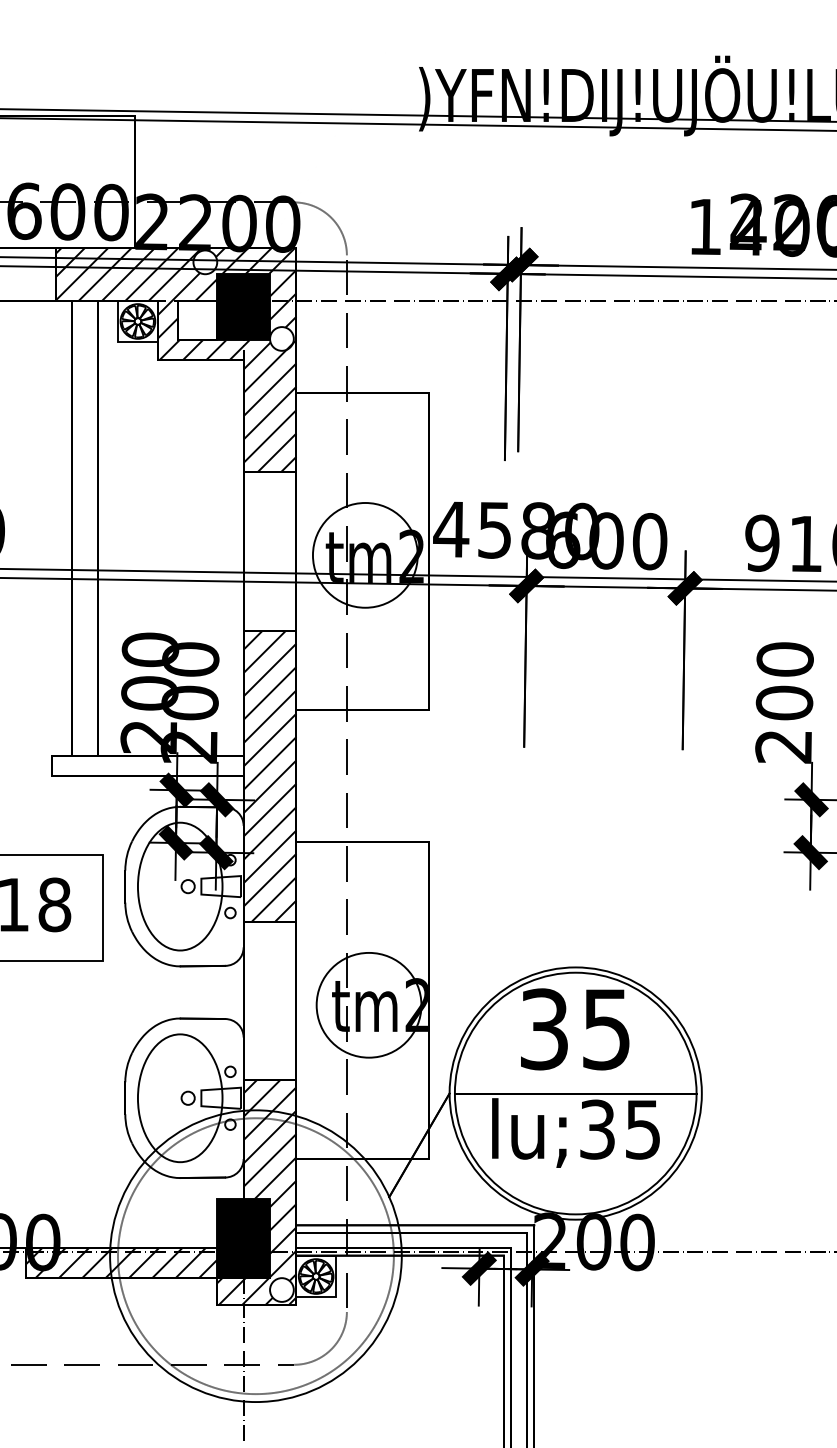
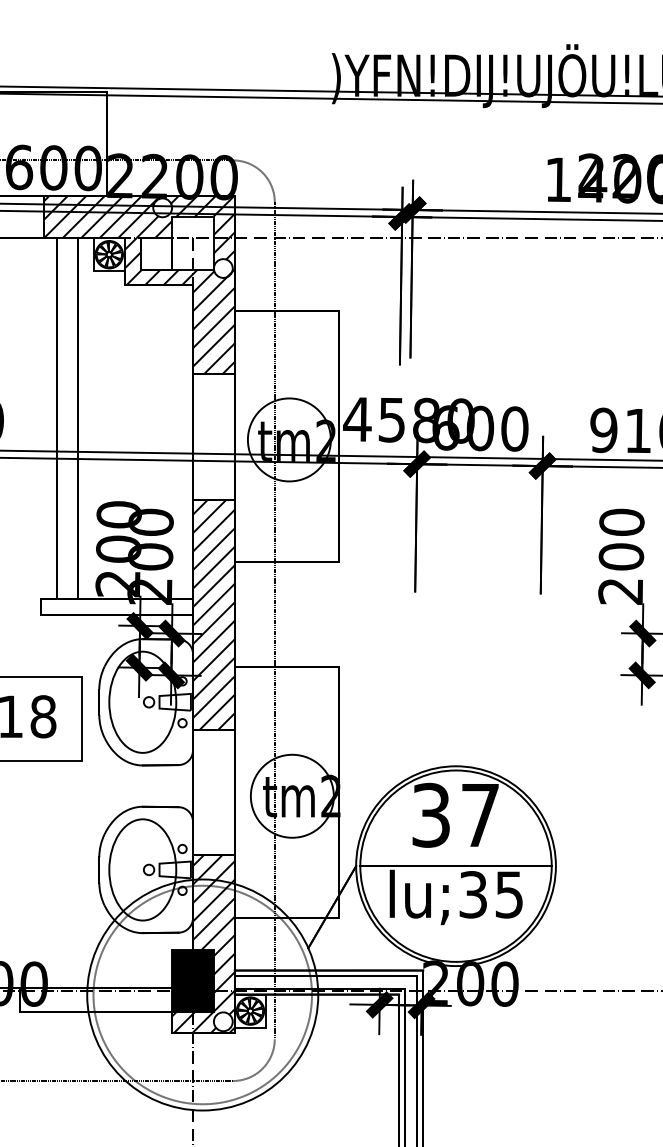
fill: (242, 307) -> (192, 243), removed
text: (606, 1029) -> (480, 815), 35 -> 37
hatch: (121, 1263) -> (96, 1000), removed

